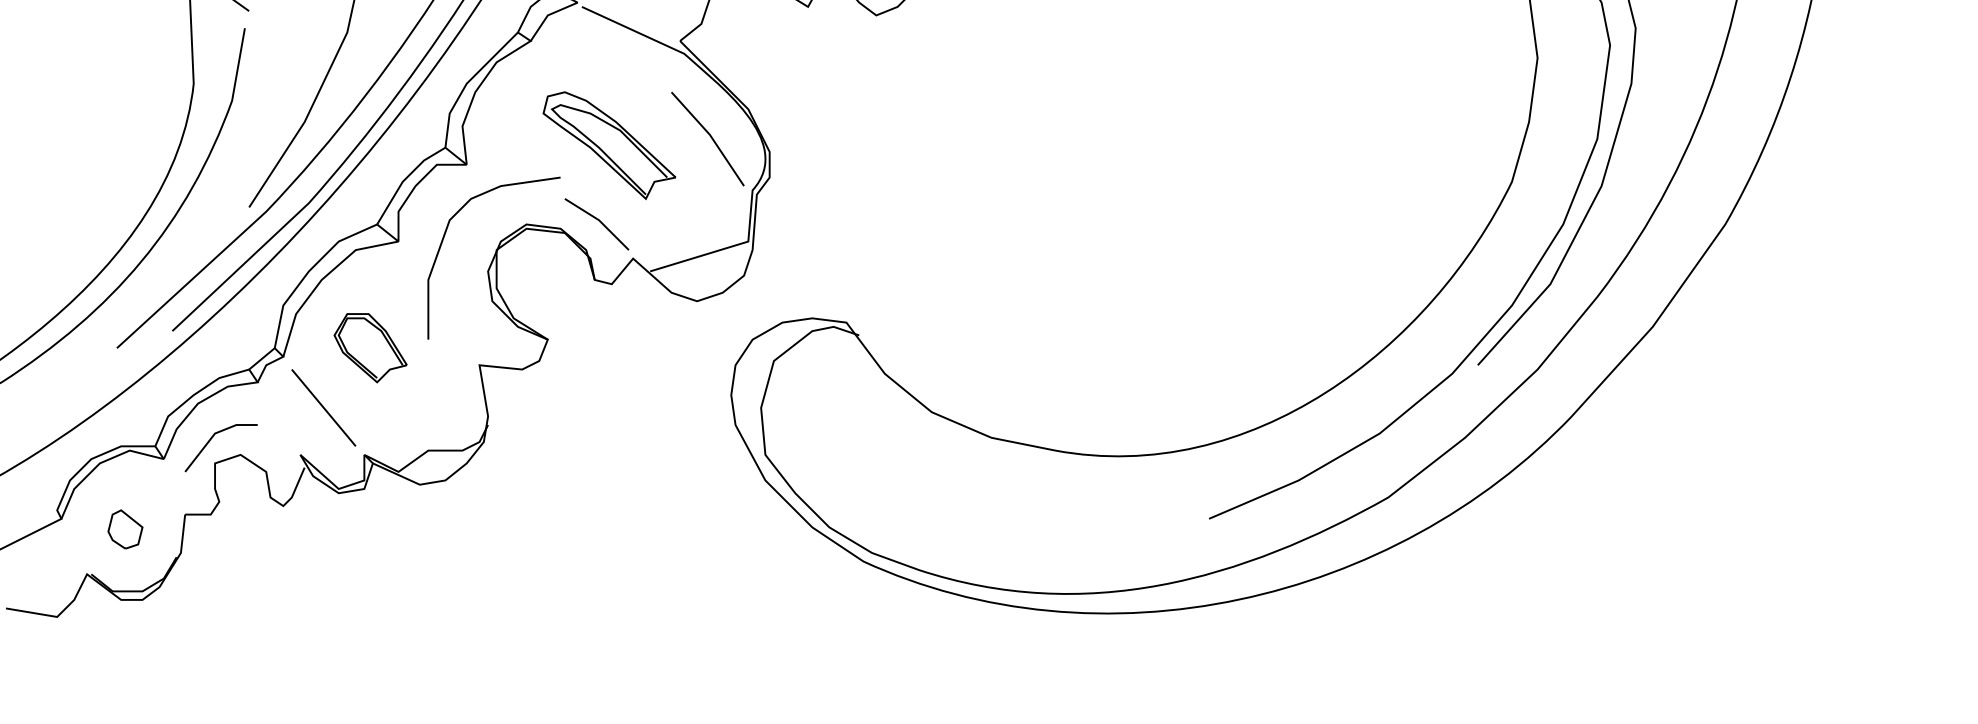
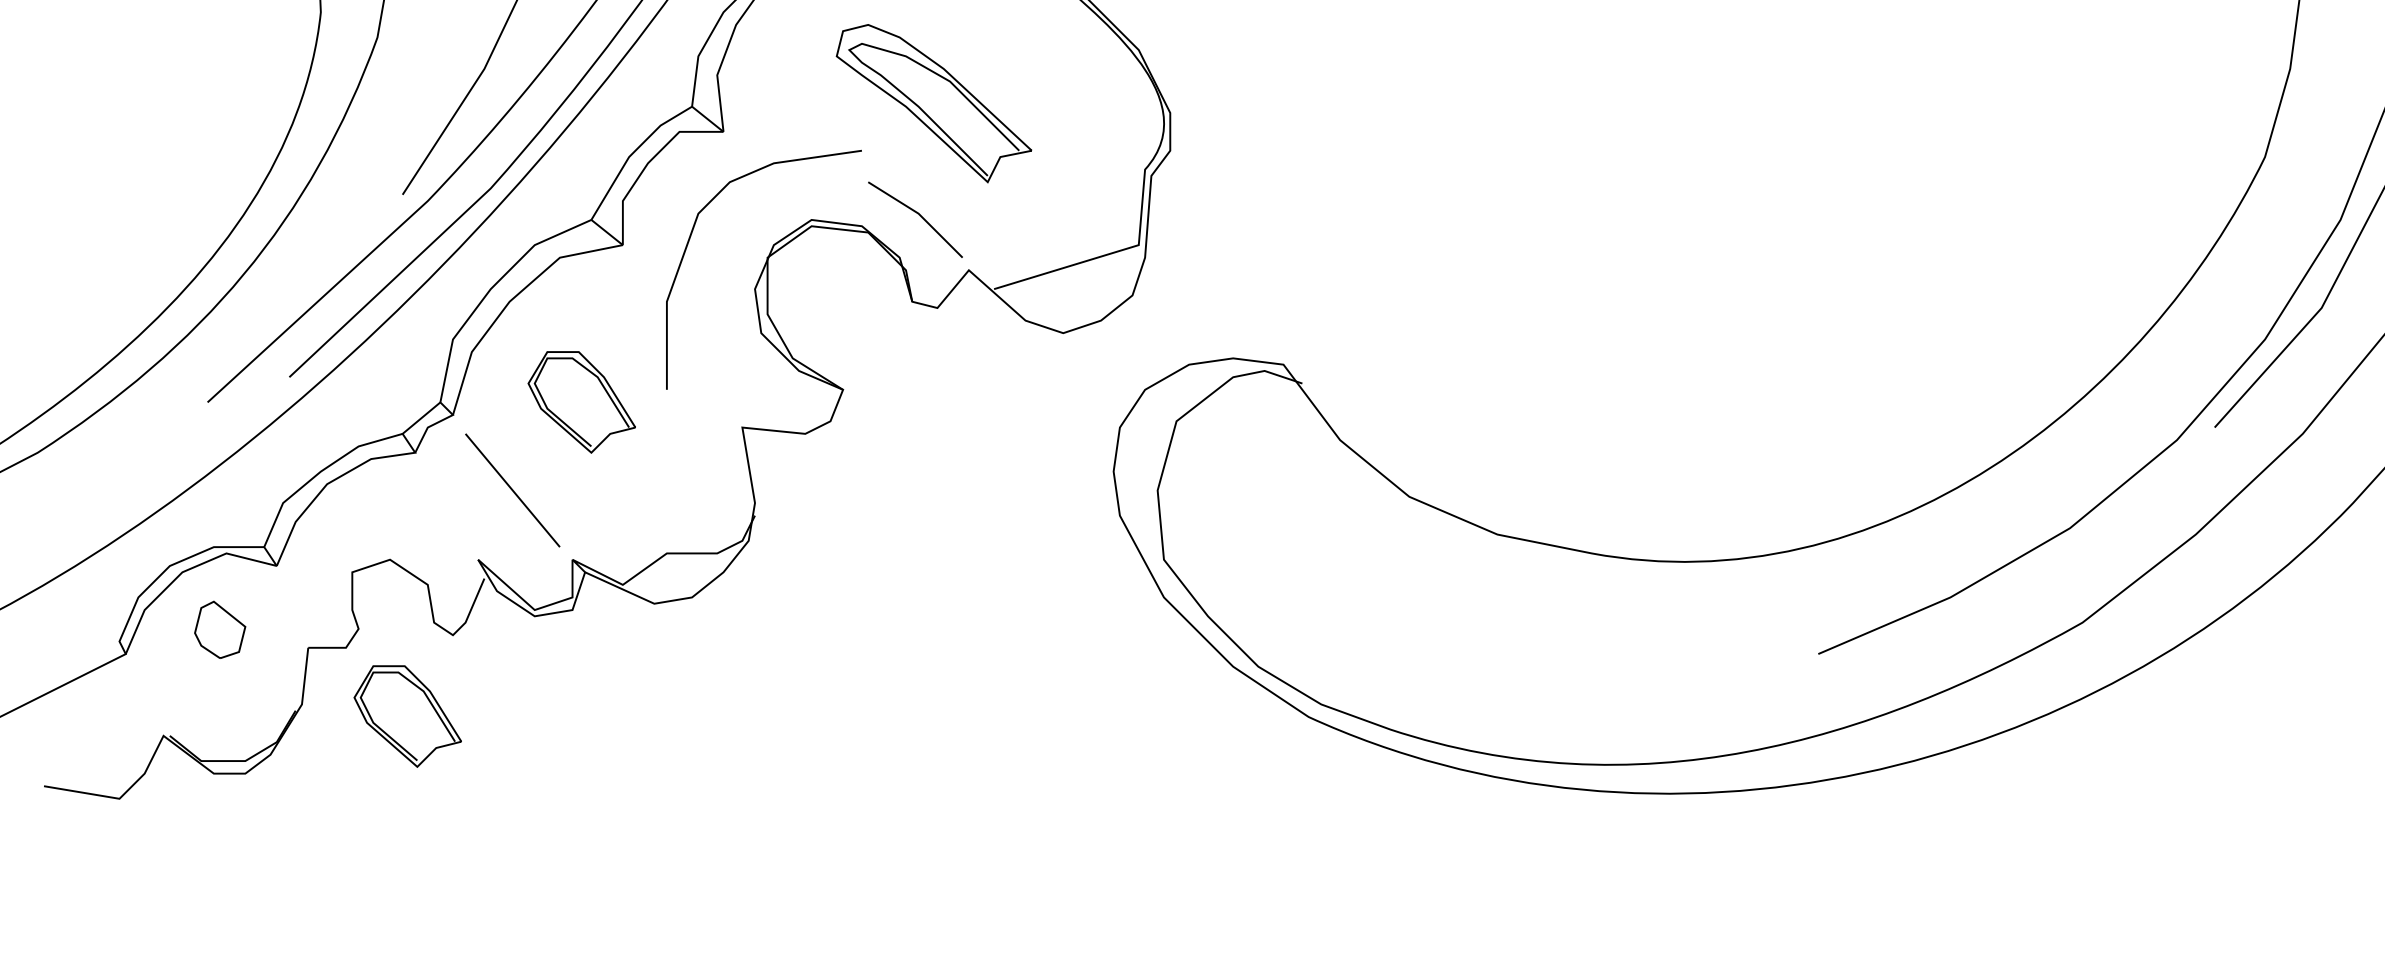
curve: (709, 136) -> (1081, 90), removed
curve: (210, 441) -> (345, 540), removed
part: (125, 529) -> (220, 629), moved
part: (252, 561) -> (407, 716), added

